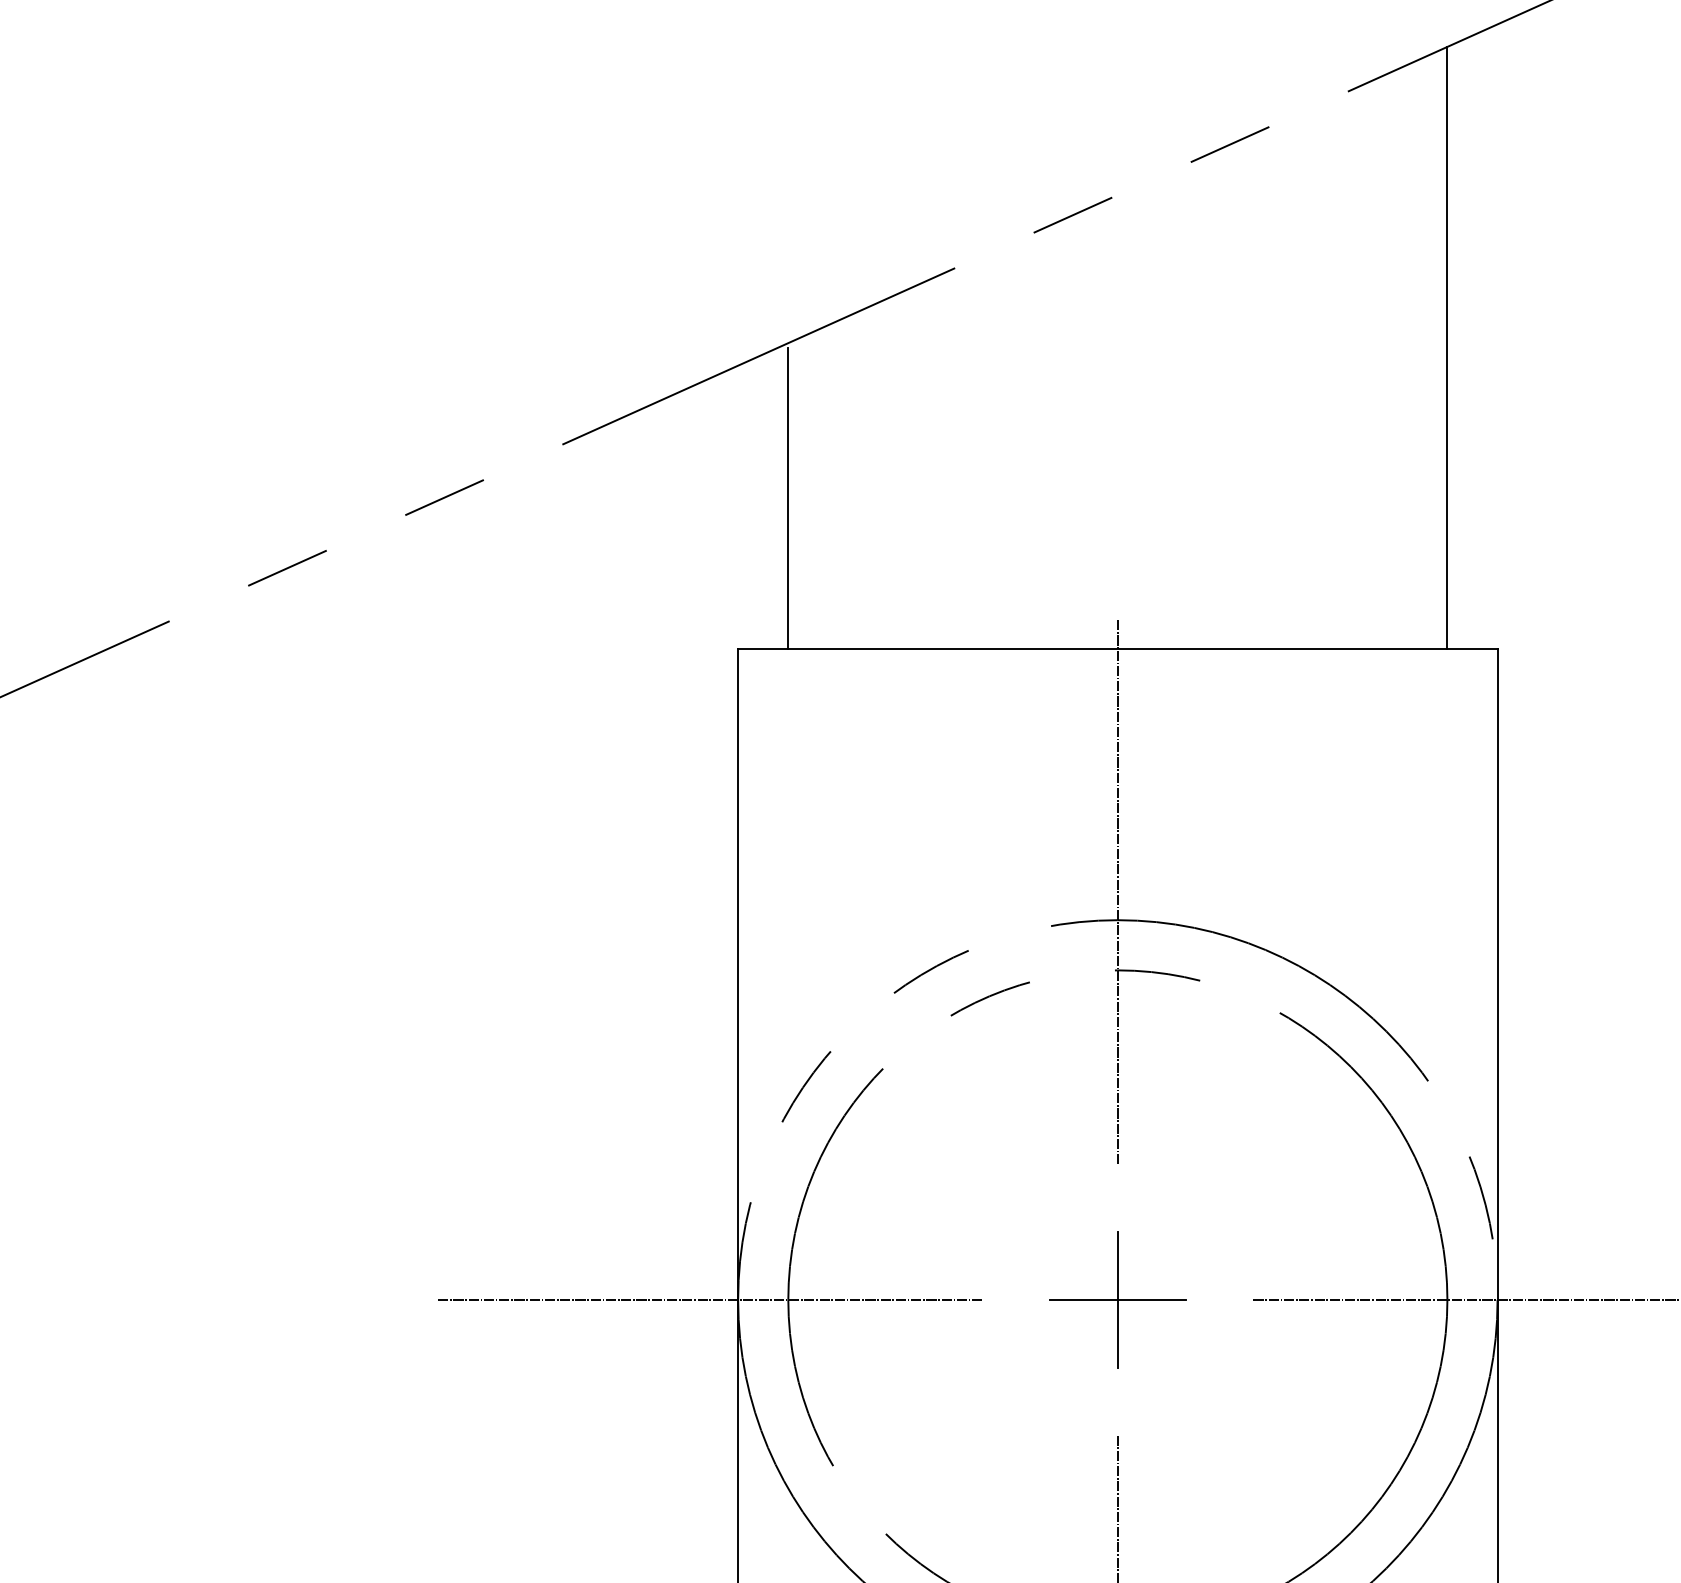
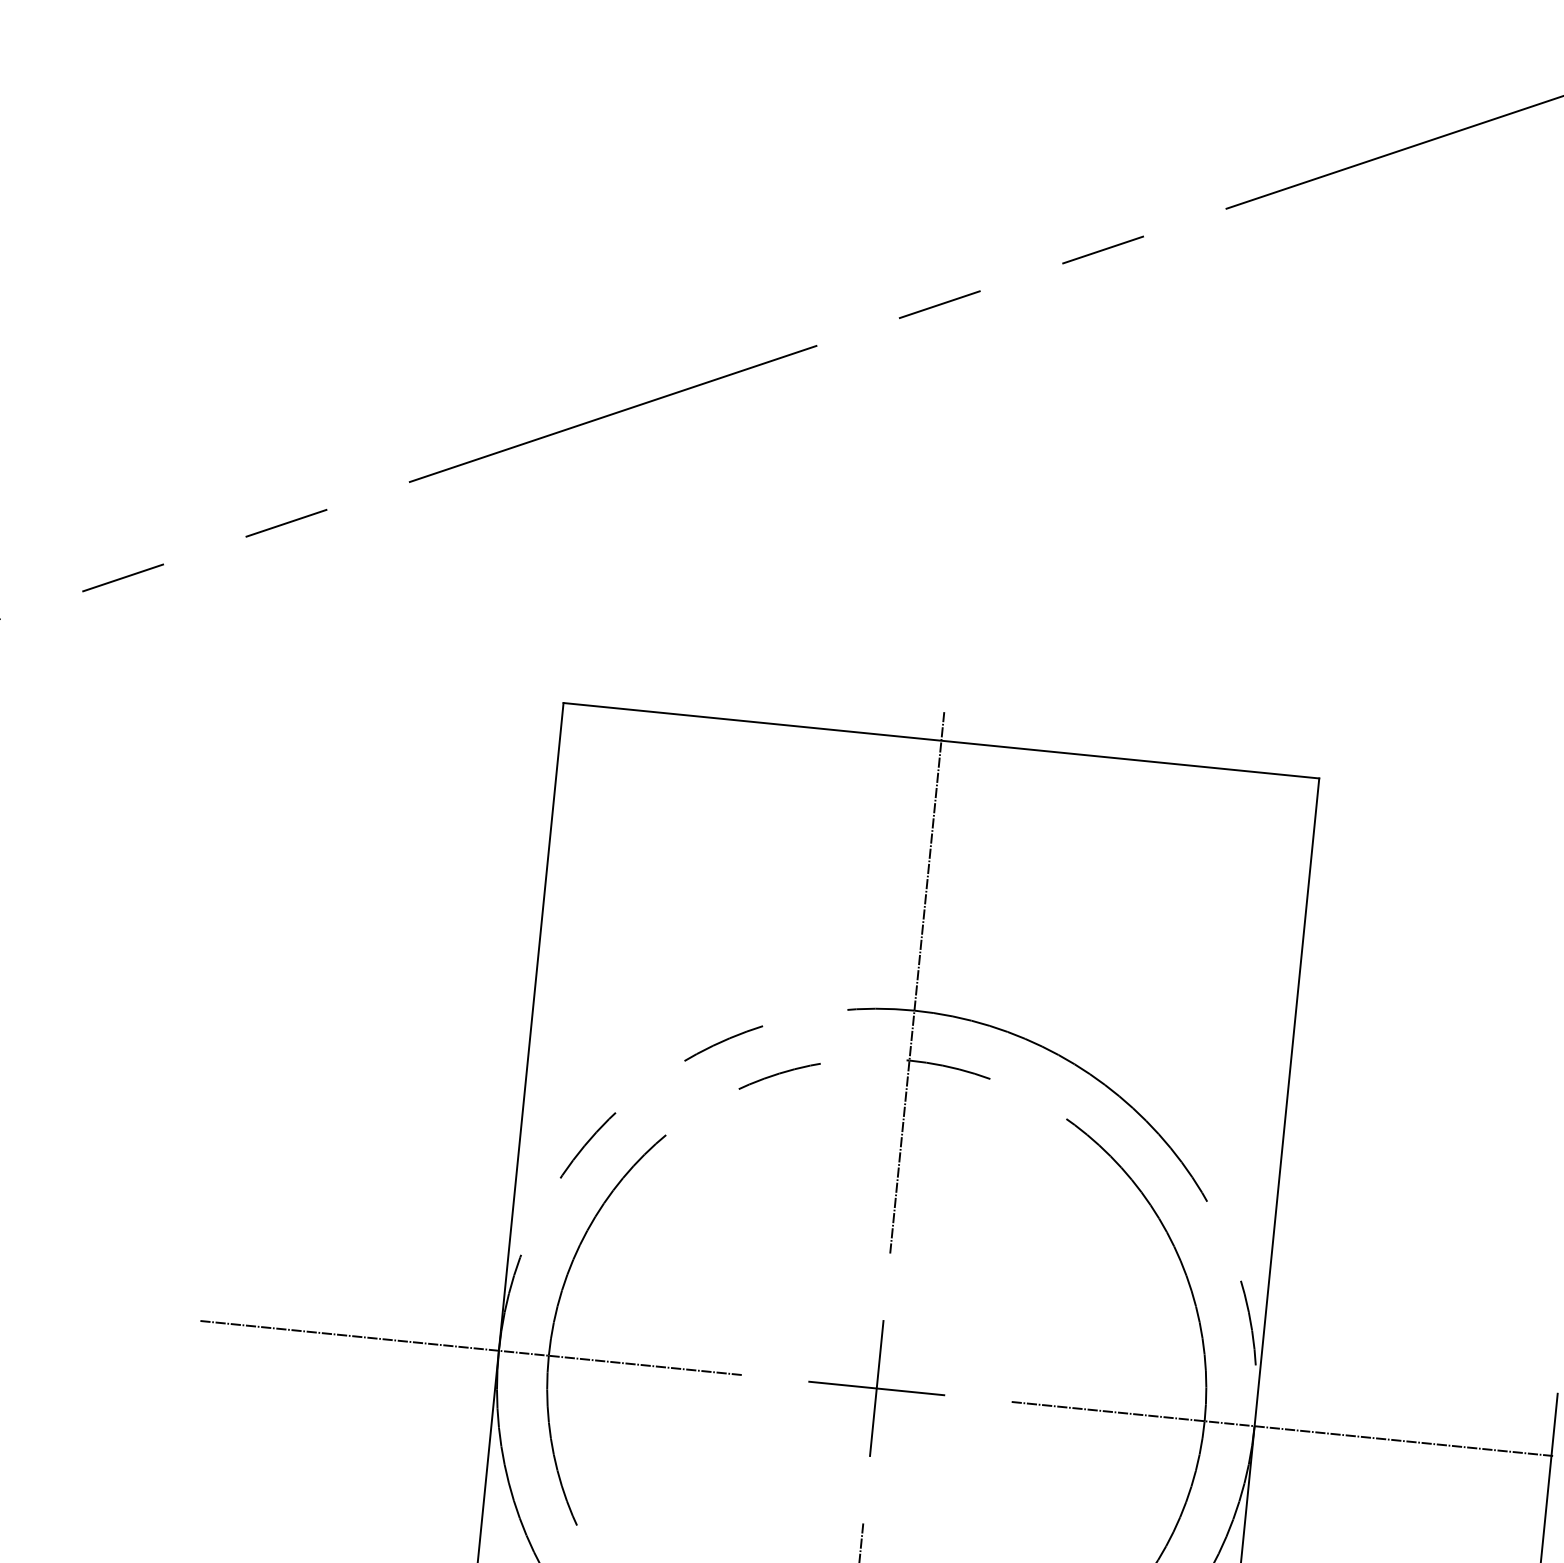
line: (1447, 347) -> (1299, 473), removed
line: (788, 498) -> (628, 558), removed

